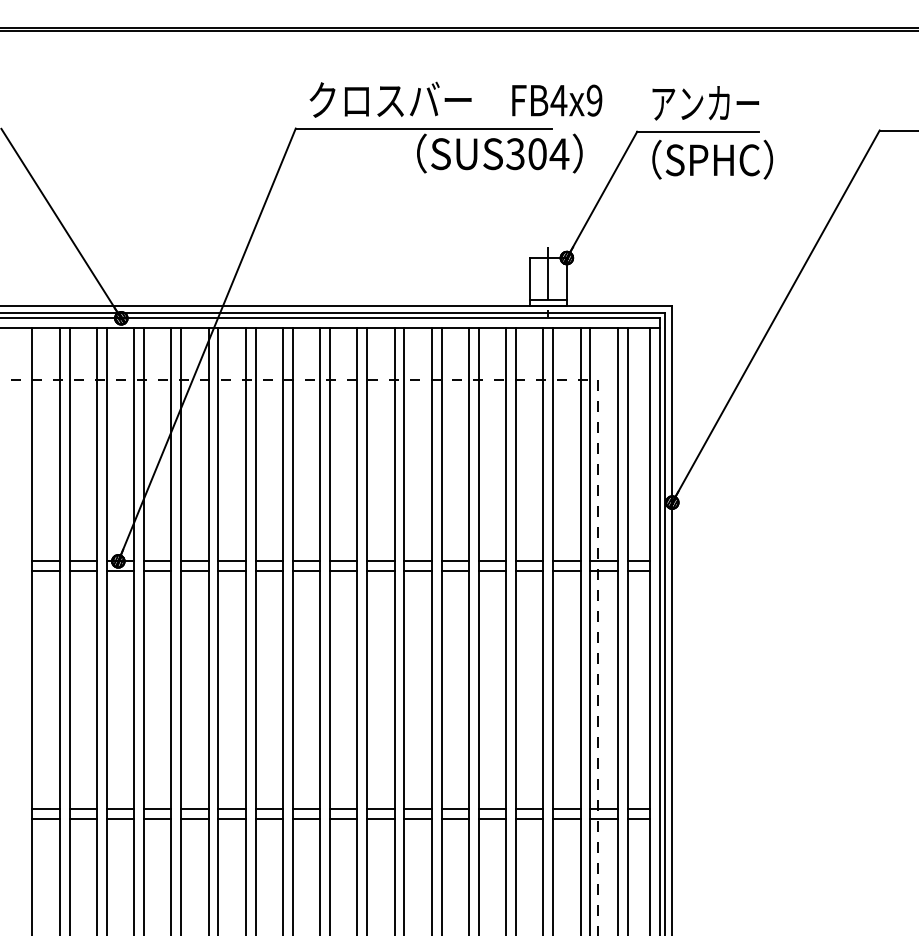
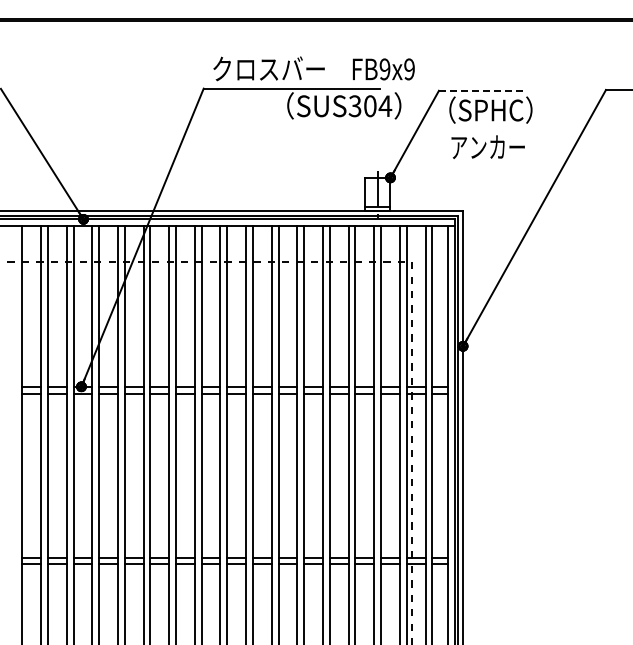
text: (558, 100) -> (384, 69), FB4x9 -> FB9x9
text: (704, 102) -> (487, 146), moved
line: (697, 131) -> (480, 90), solid -> dashed

